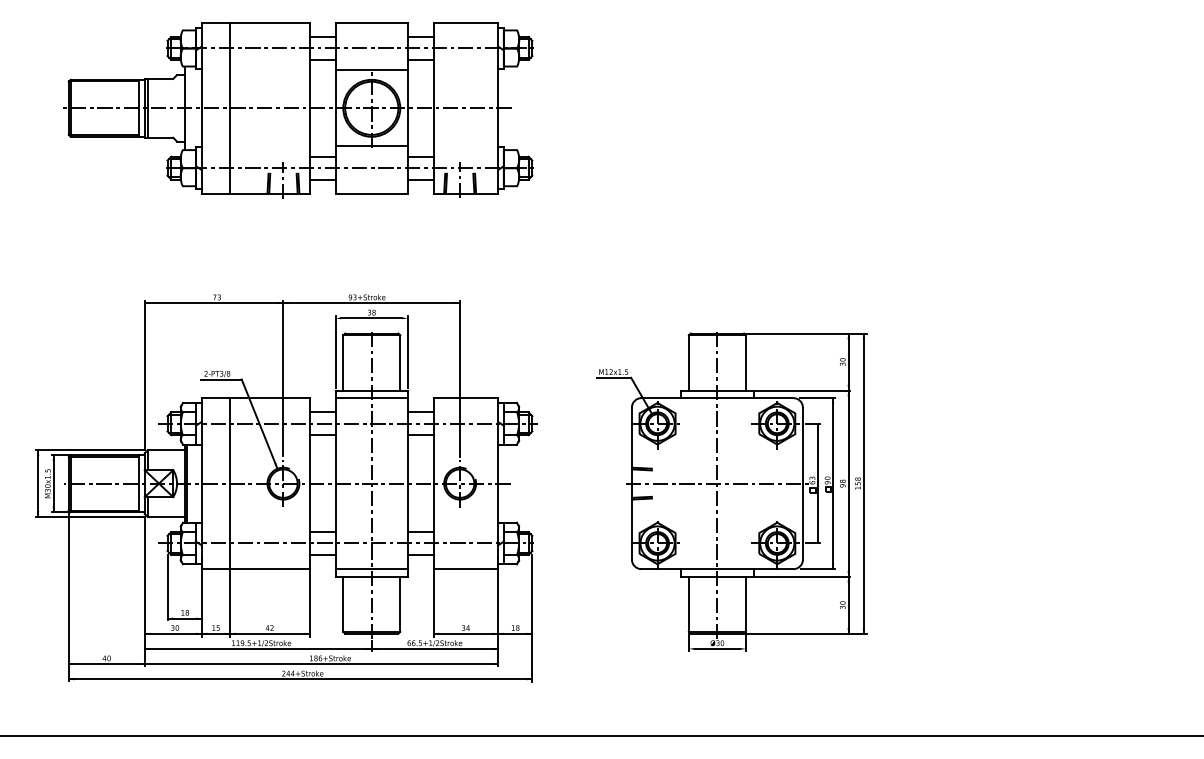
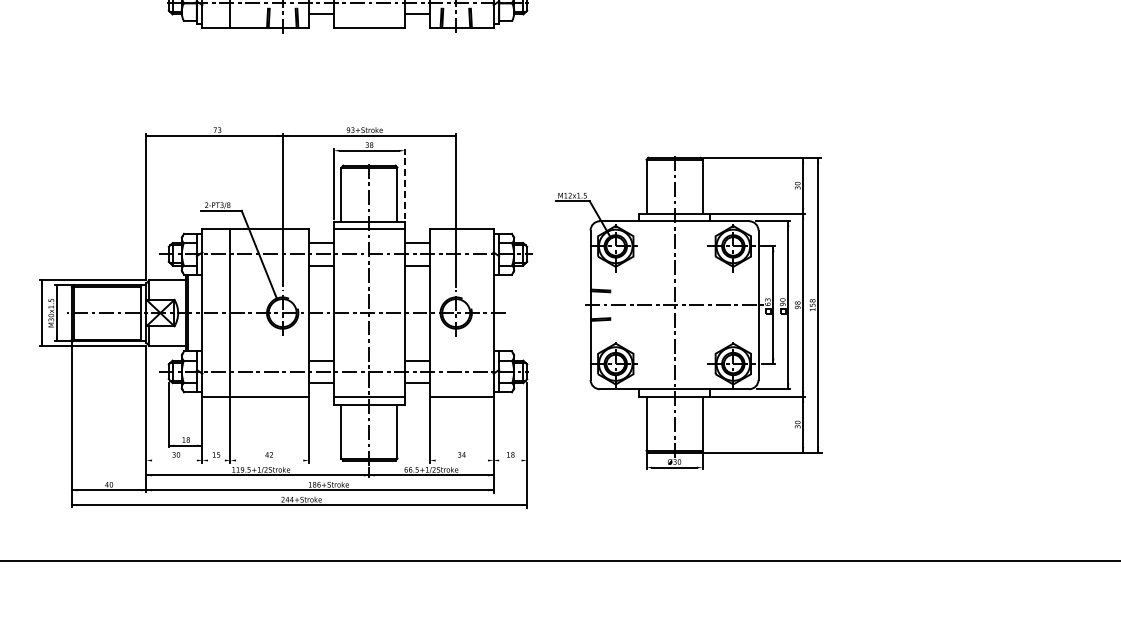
line: (407, 352) -> (404, 184), solid -> dashed
part: (731, 491) -> (688, 312), moved
line: (227, 633) -> (227, 460), removed
line: (482, 633) -> (478, 460), removed

